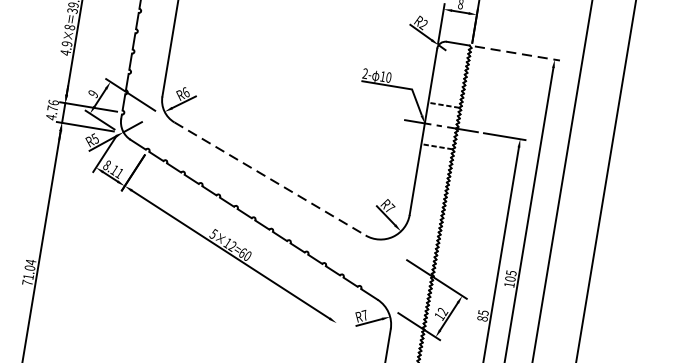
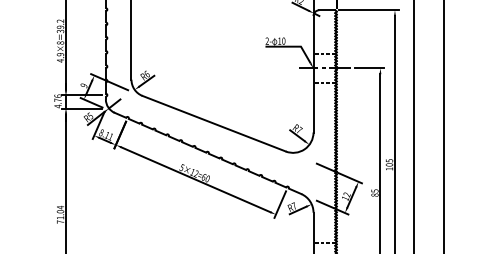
line: (516, 53) -> (368, 10), dashed -> solid
line: (270, 178) -> (214, 123), dashed -> solid
line: (345, 309) -> (280, 204), added

